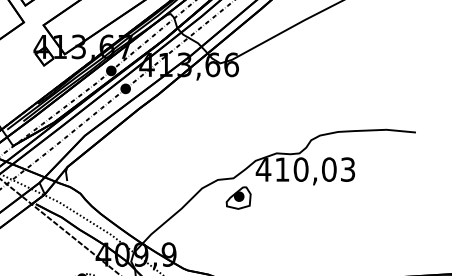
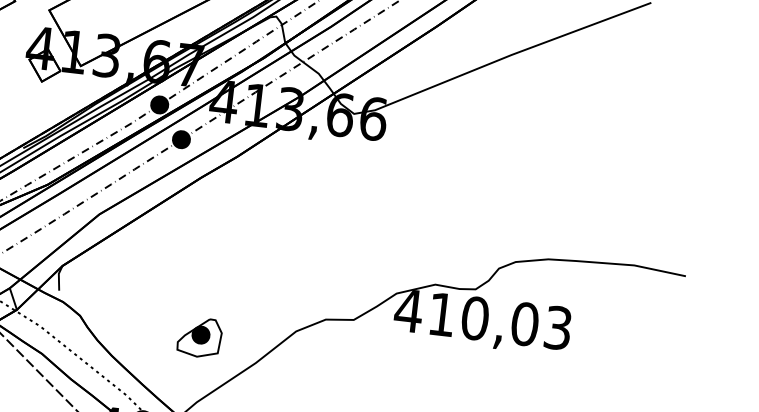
part: (238, 197) -> (199, 336), moved

